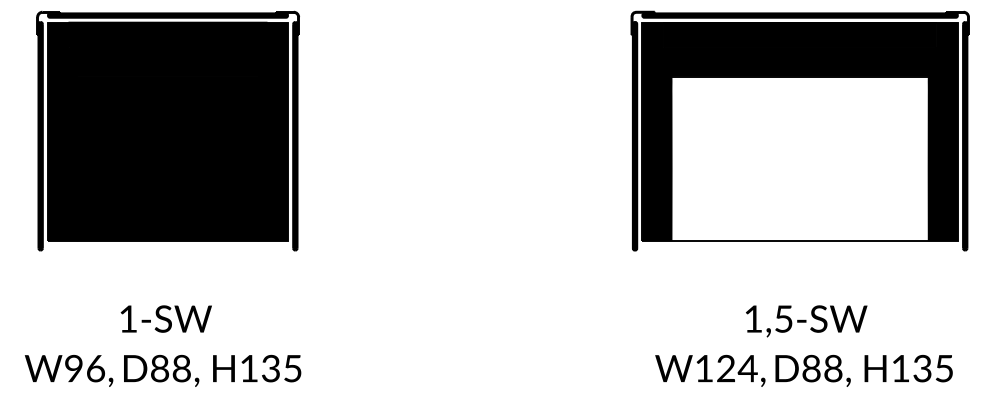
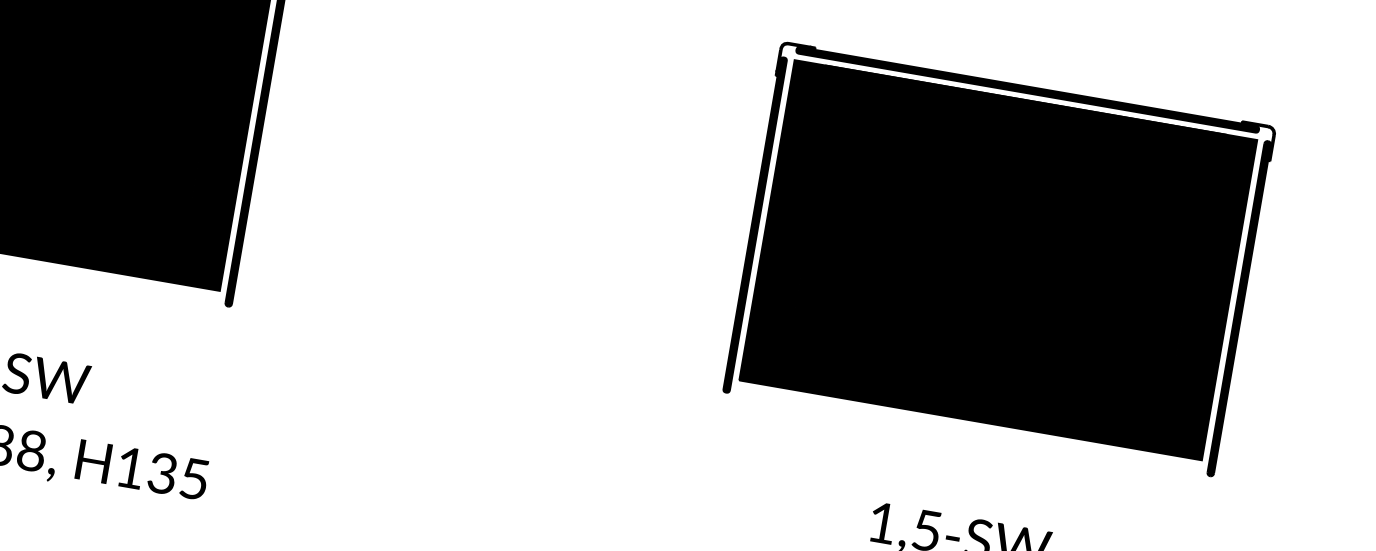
fill: (799, 158) -> (990, 299), added

